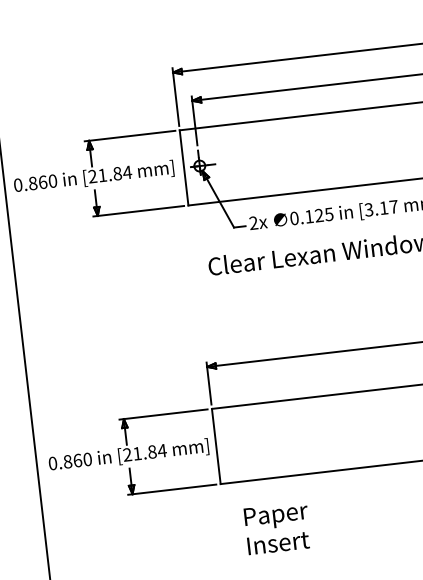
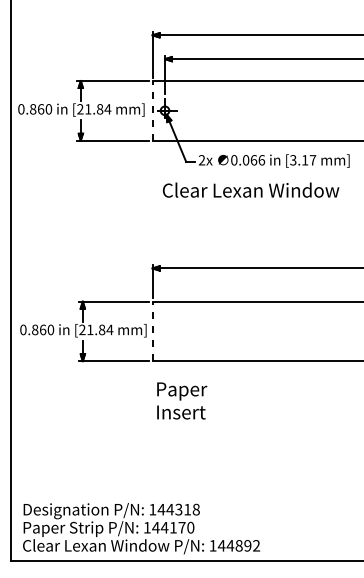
line: (183, 167) -> (152, 110), solid -> dashed
text: (320, 215) -> (254, 160), 0.125 -> 0.066
line: (216, 446) -> (152, 331), solid -> dashed
text: (278, 527) -> (182, 400), moved

